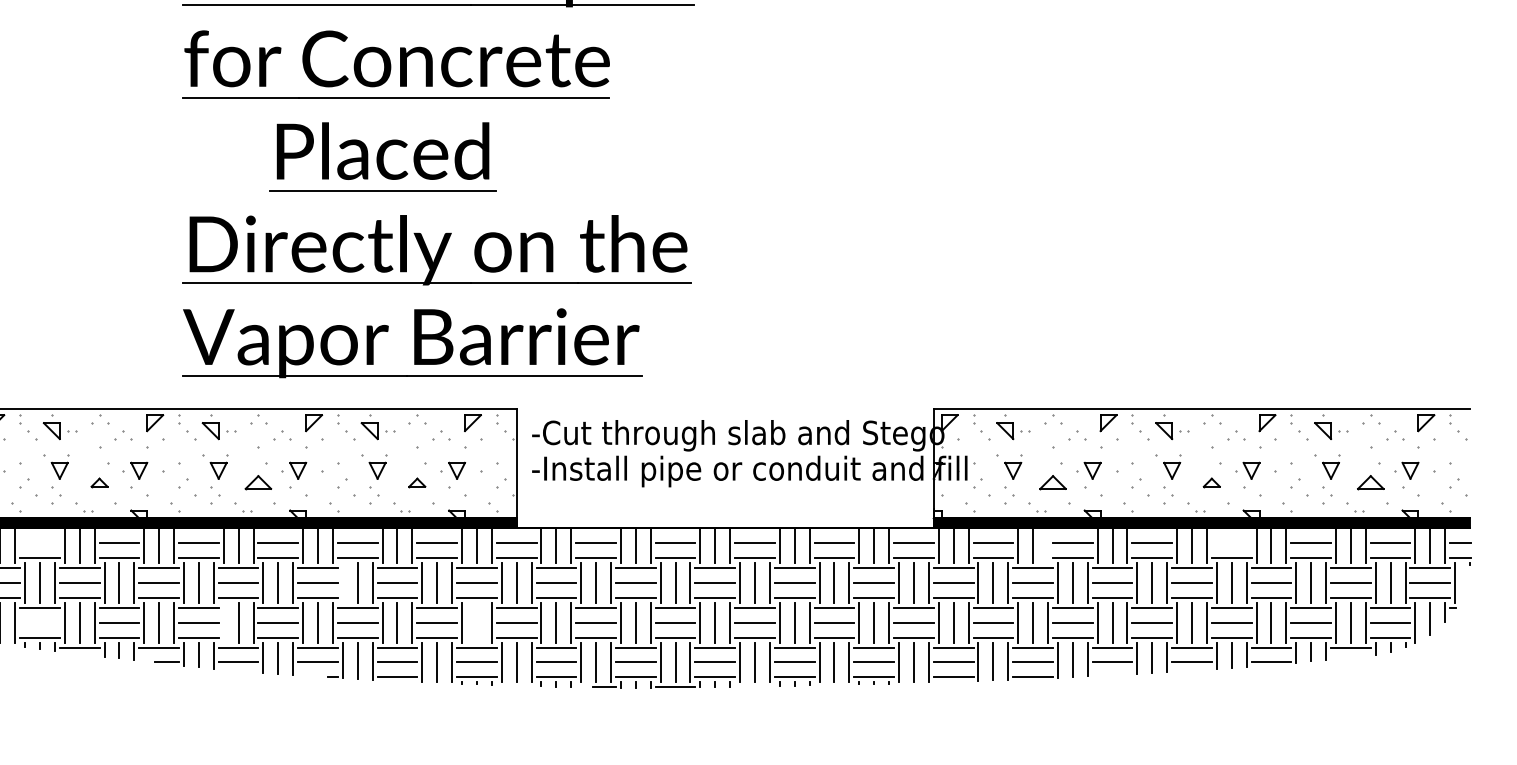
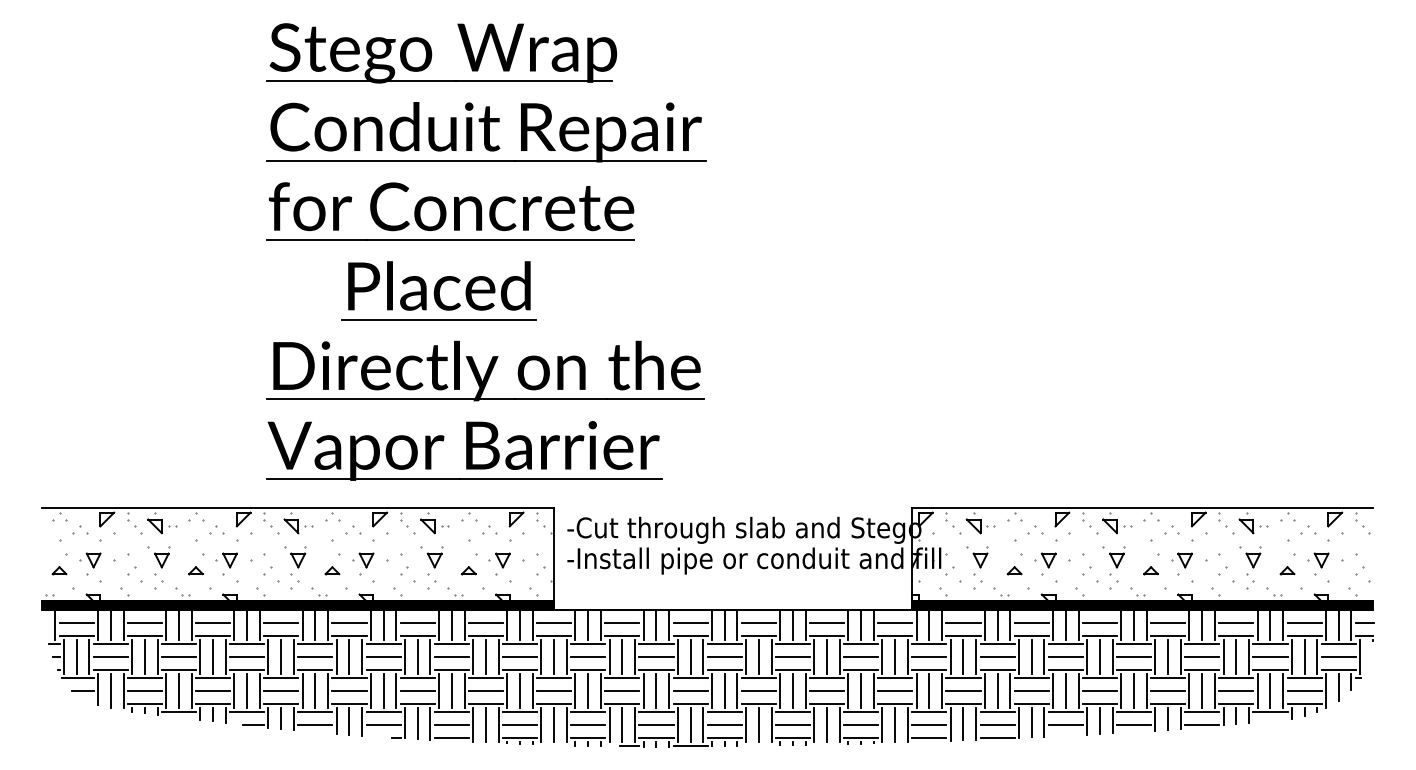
part: (258, 482) -> (332, 570), size x0.62
part: (1052, 482) -> (1014, 570), size x0.62
part: (1370, 482) -> (1287, 570), size x0.62
line: (39, 543) -> (144, 622), added
line: (1232, 543) -> (1168, 622), added
line: (1048, 545) -> (1010, 624), added
line: (342, 582) -> (404, 656), added
line: (39, 622) -> (144, 690), added
line: (223, 622) -> (302, 690), added
line: (477, 622) -> (520, 690), added

